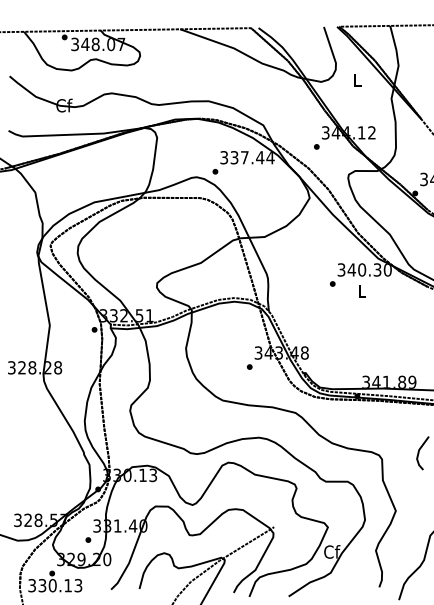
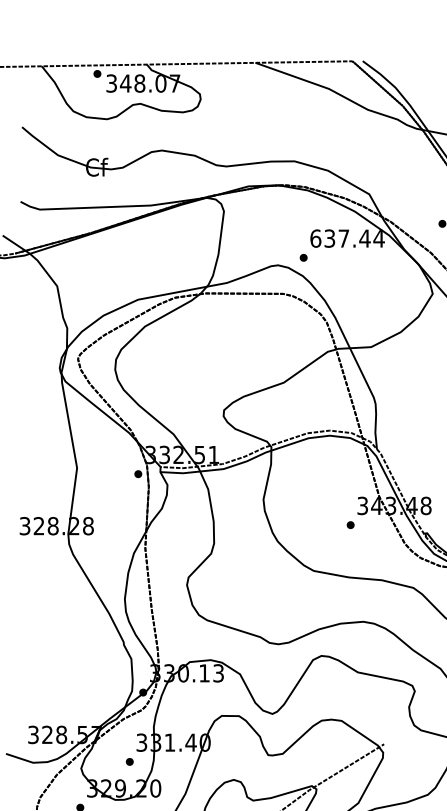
text: (224, 157) -> (316, 238), 337.44 -> 637.44

